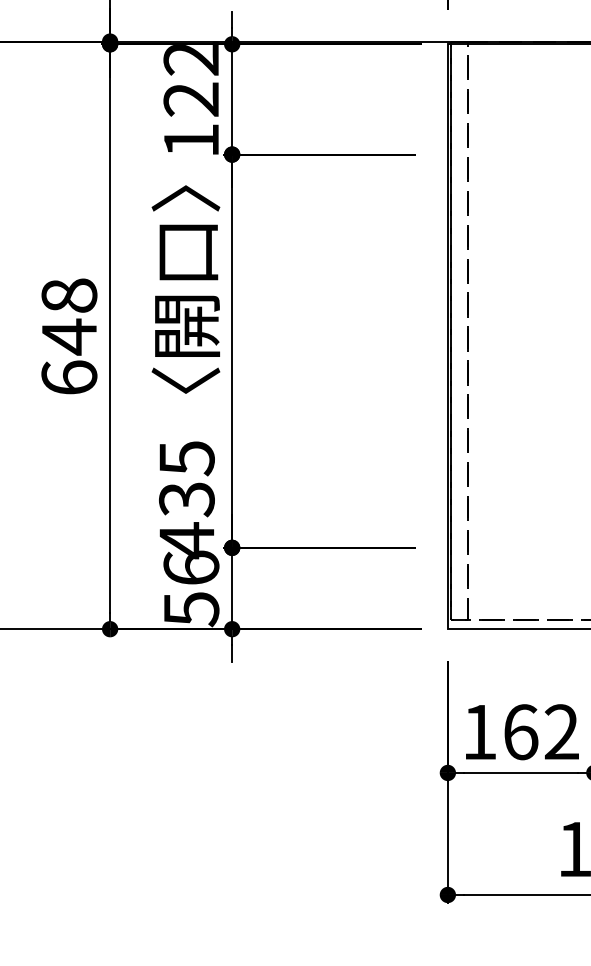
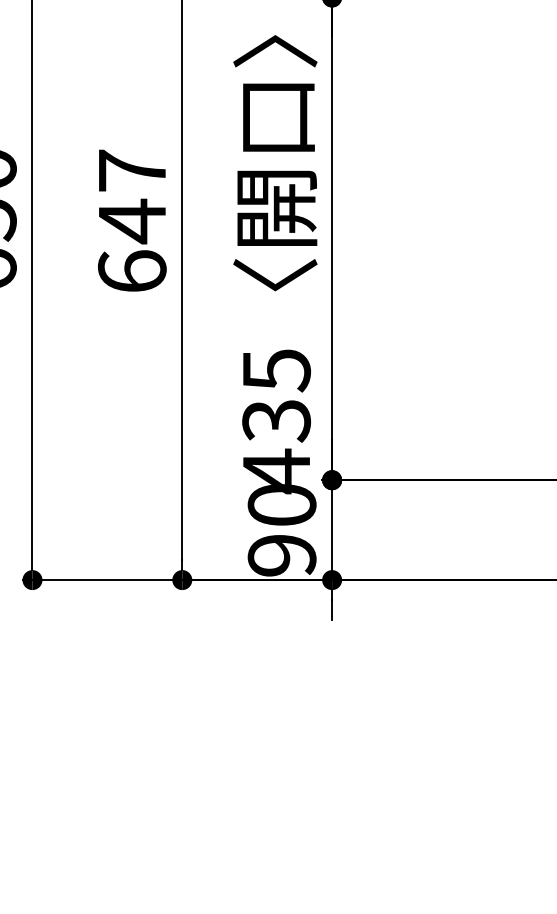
text: (69, 295) -> (132, 170), 648 -> 647
text: (191, 588) -> (282, 530), 56 -> 90

